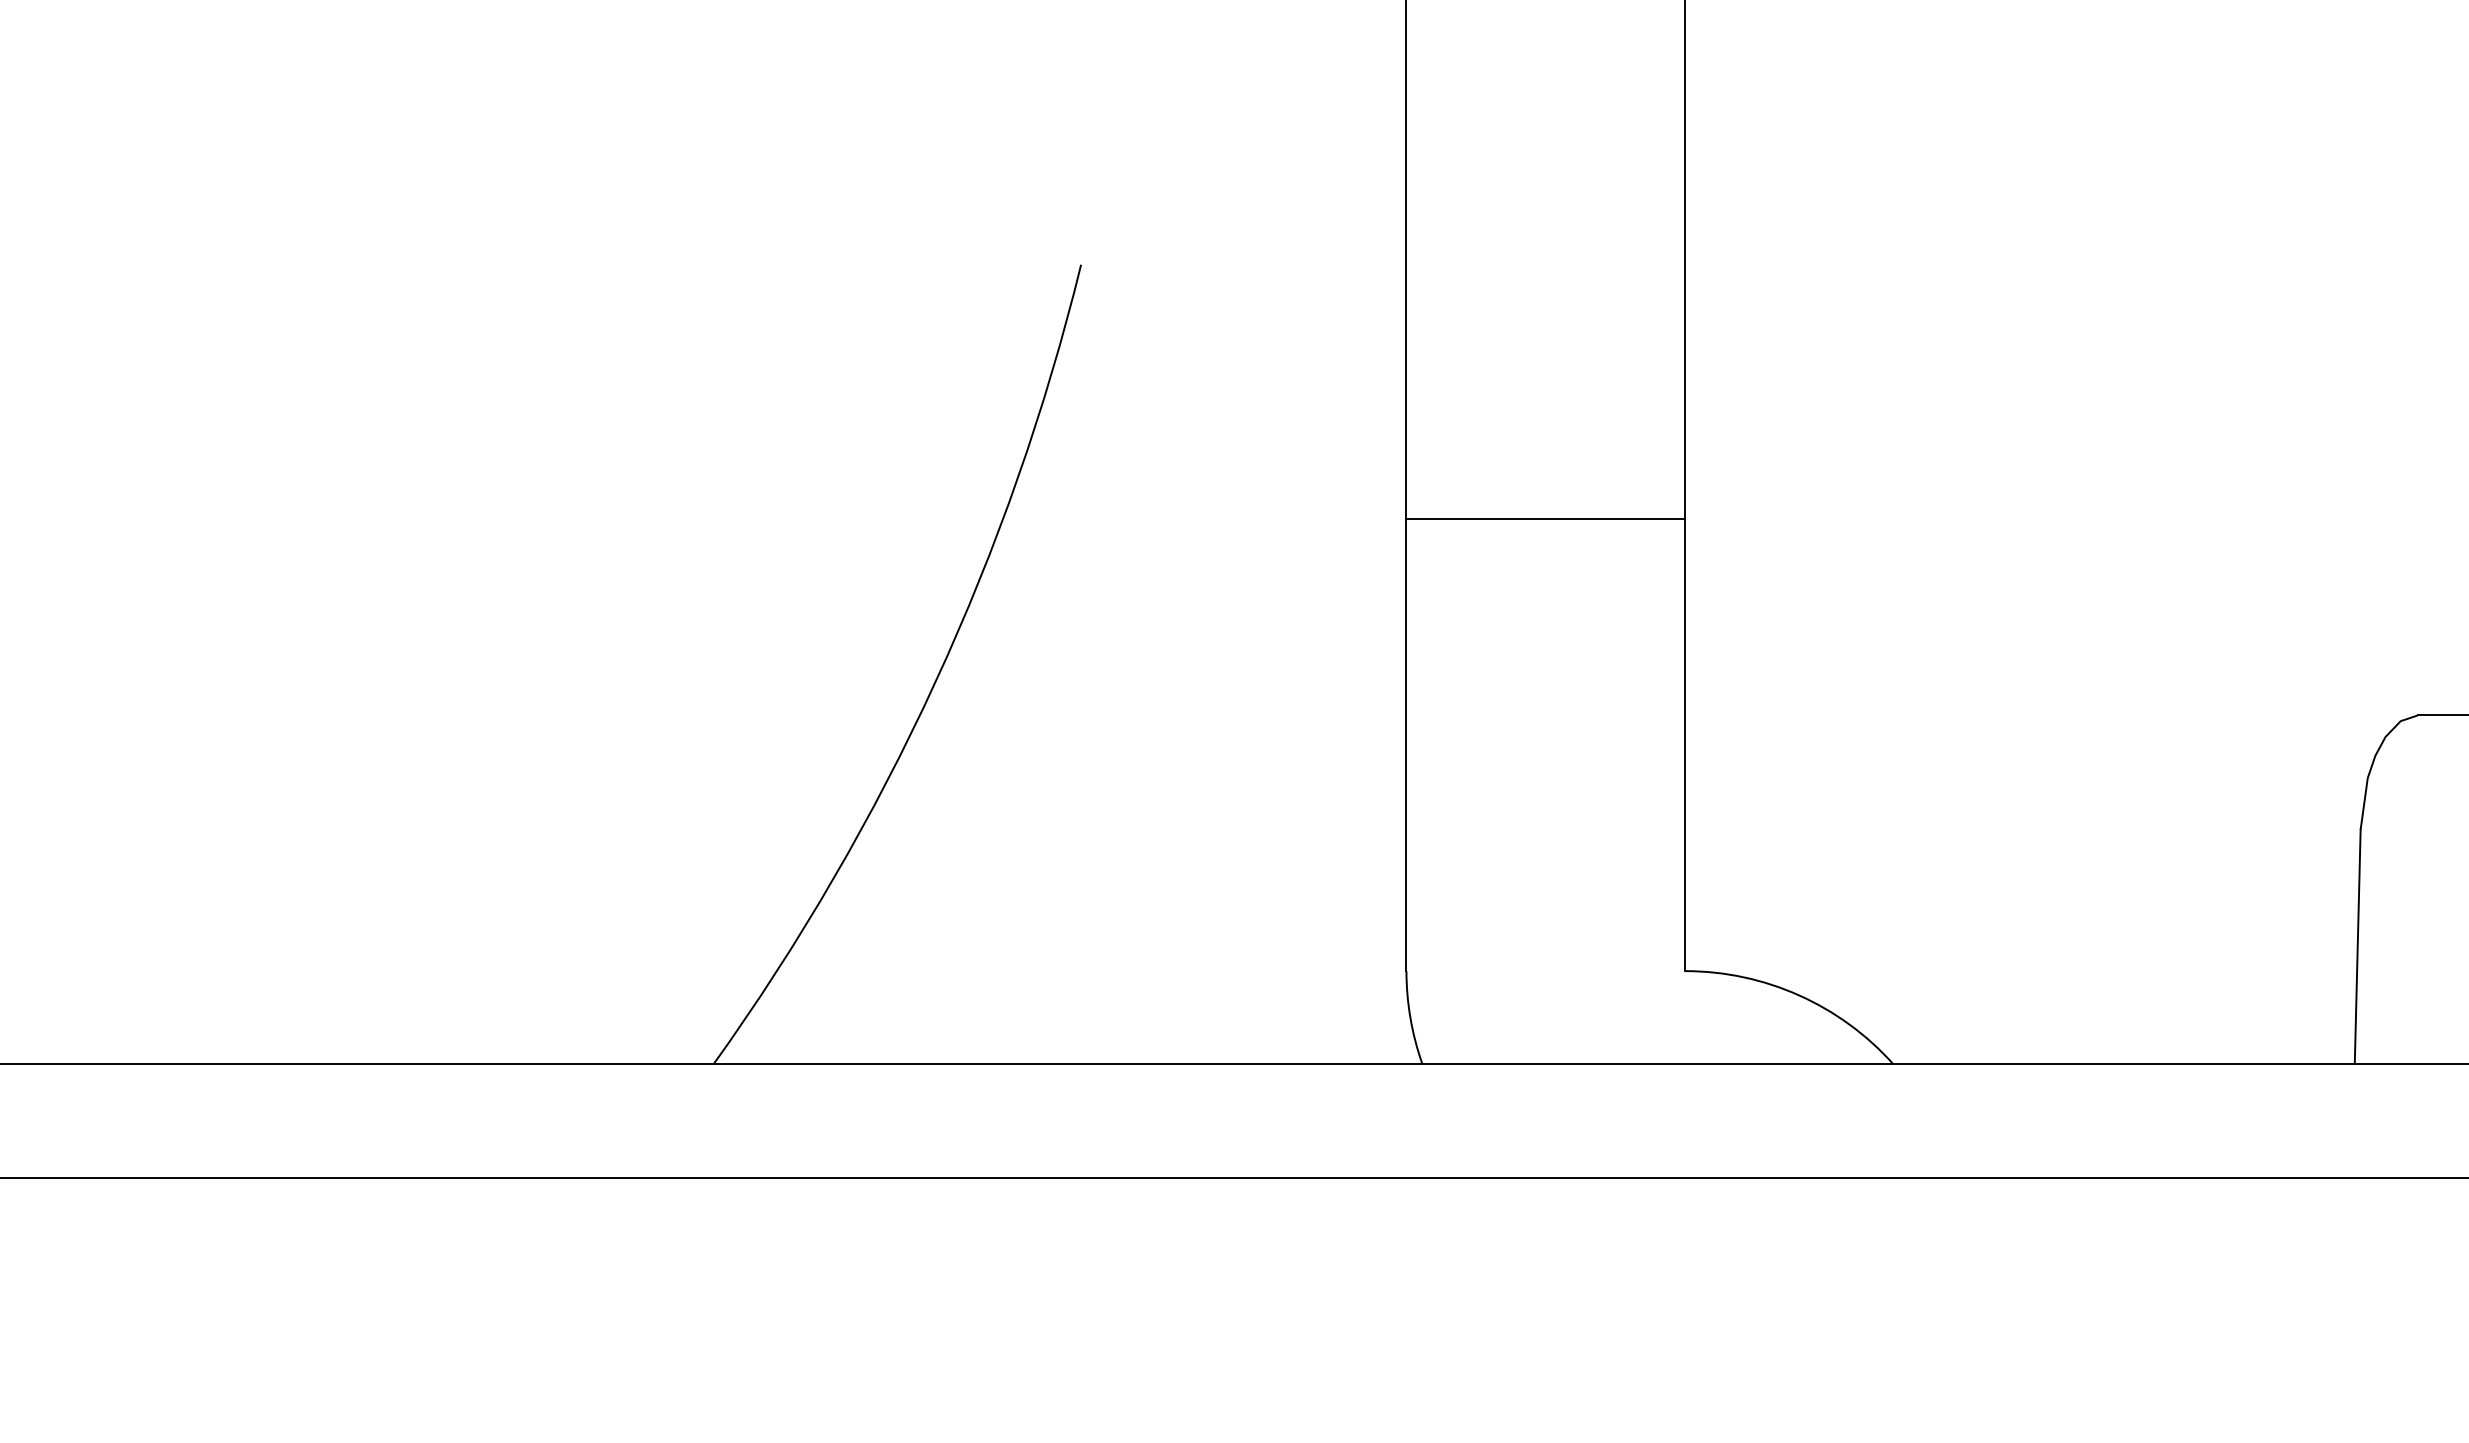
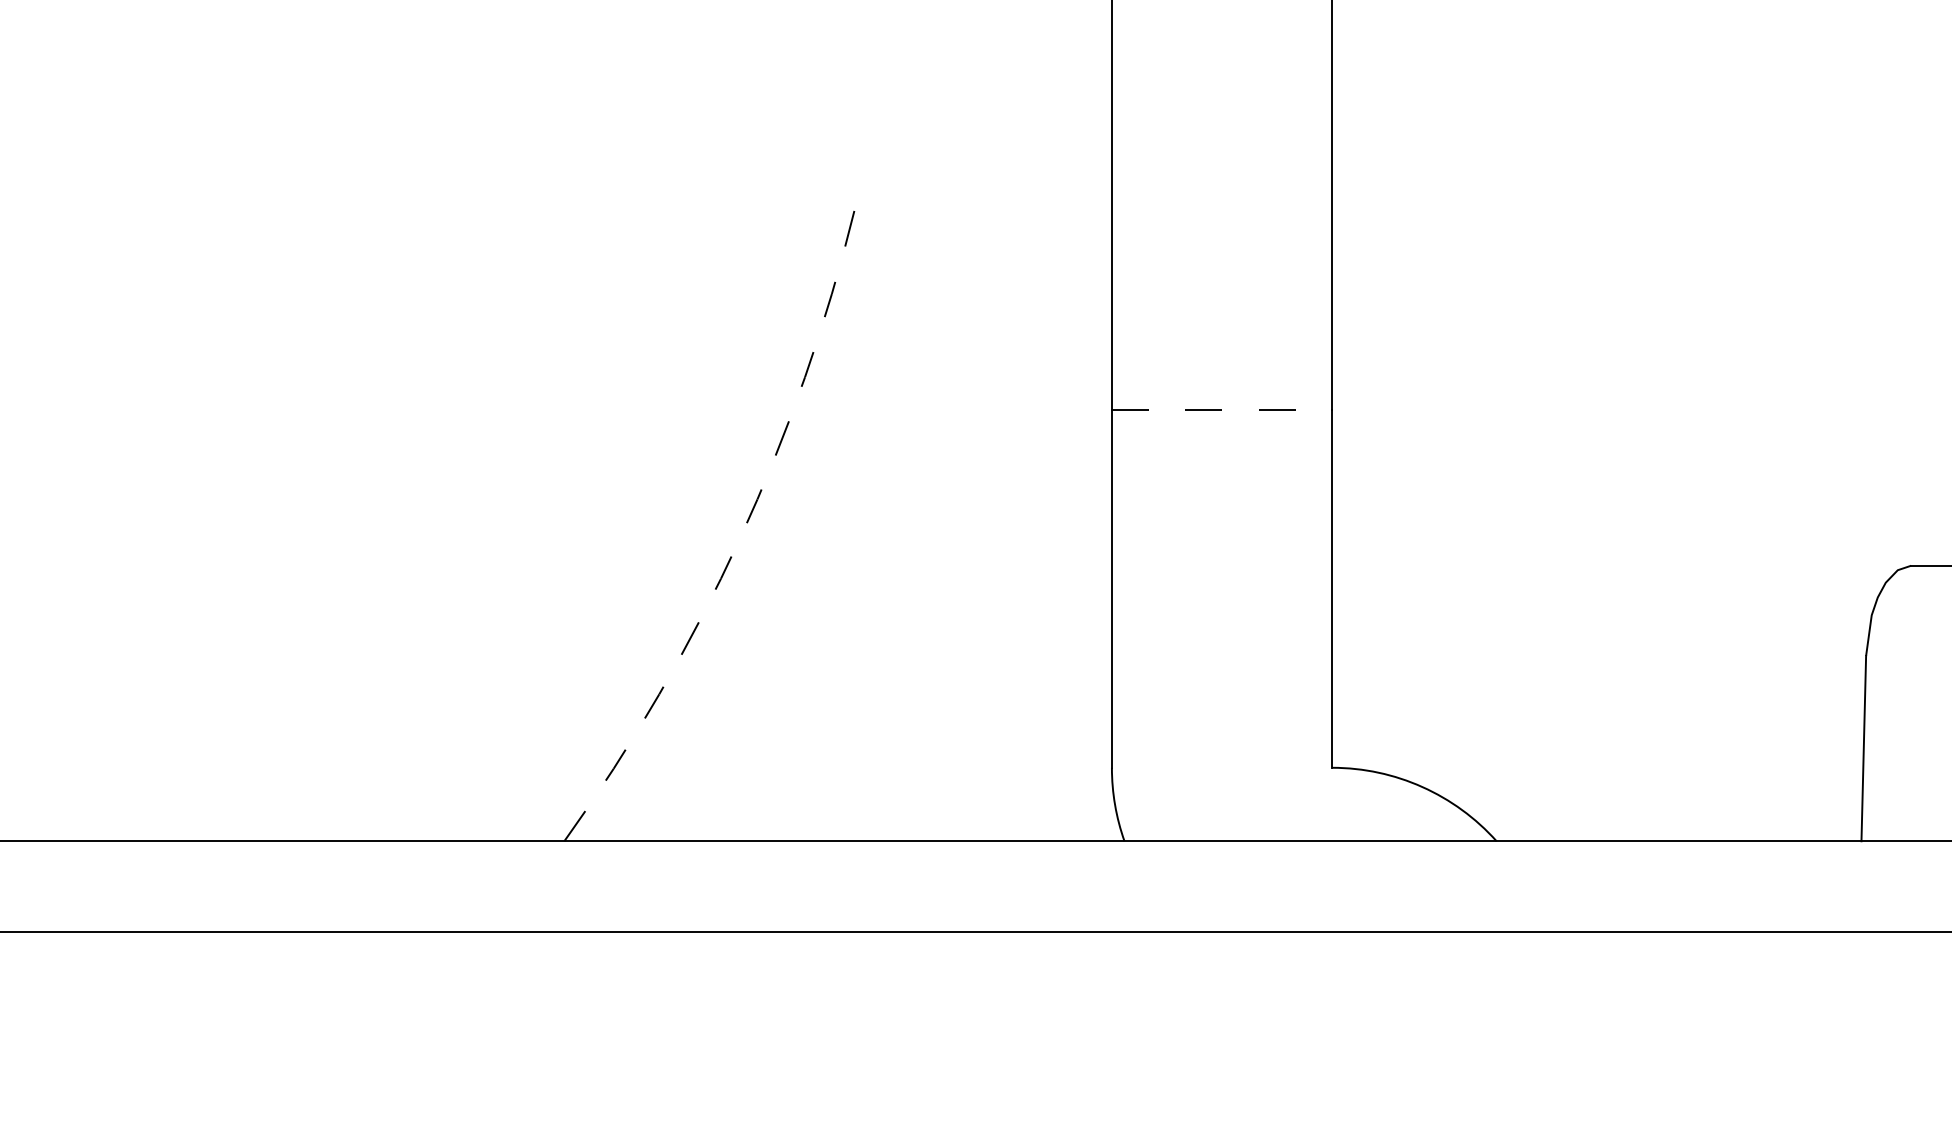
line: (1546, 518) -> (1222, 410), solid -> dashed
arc: (935, 681) -> (739, 538), solid -> dashed

